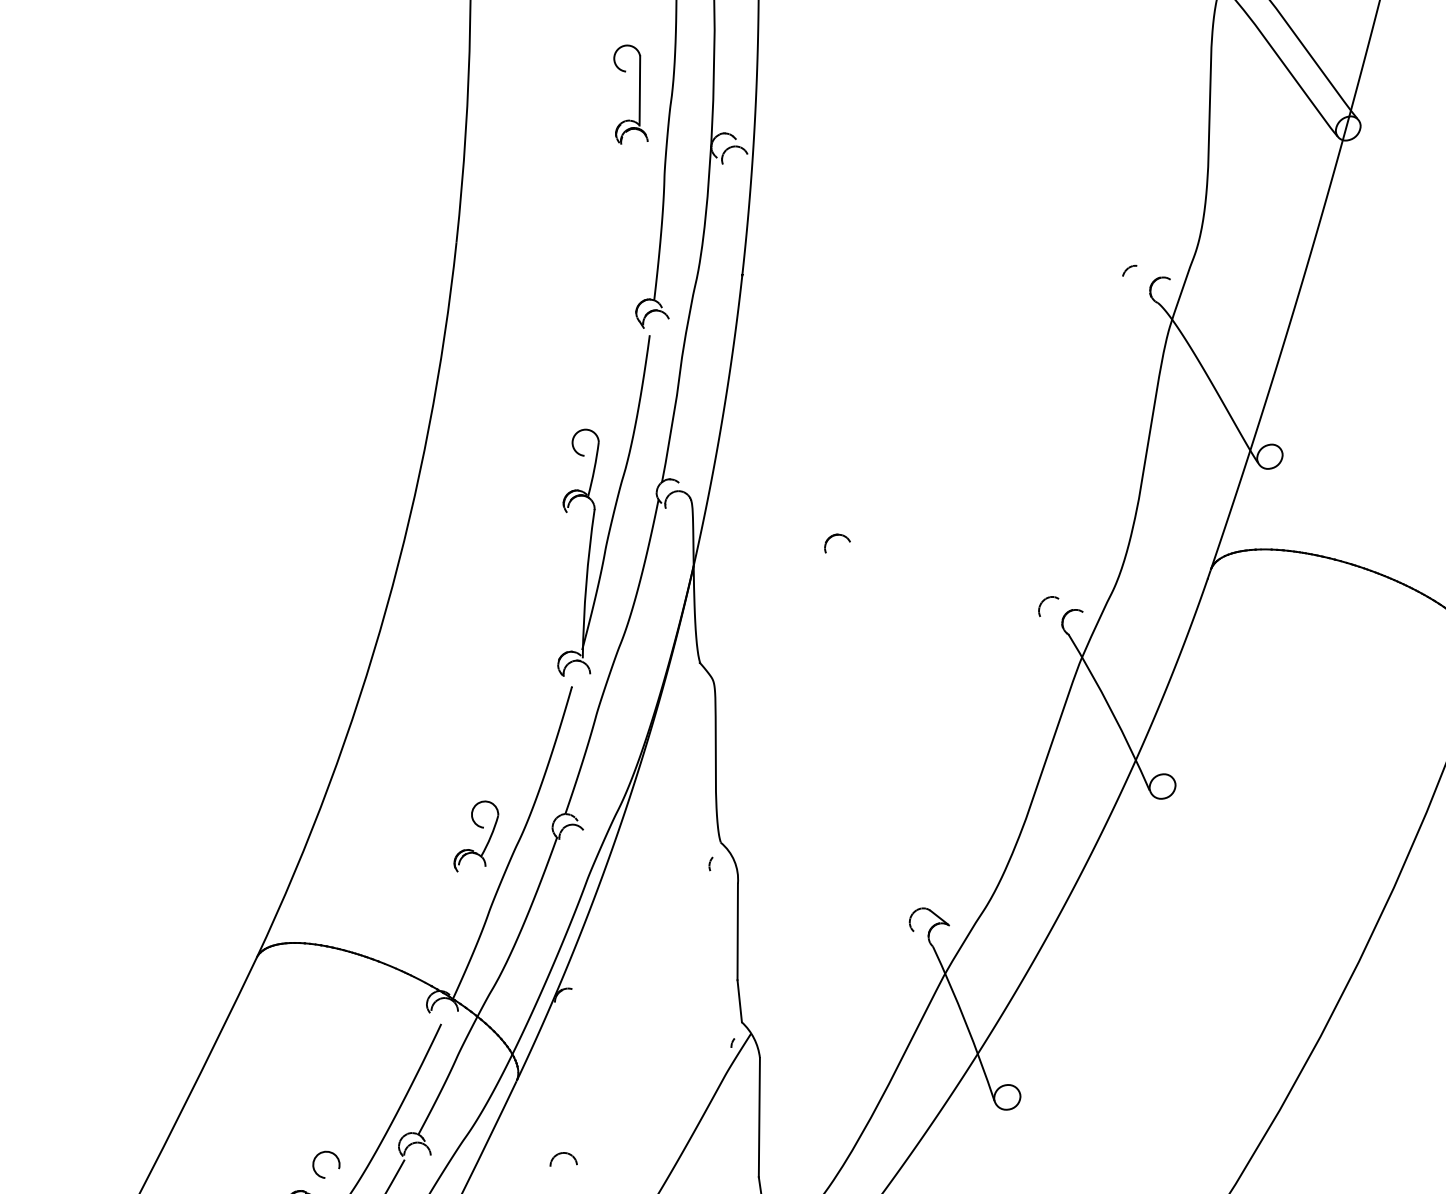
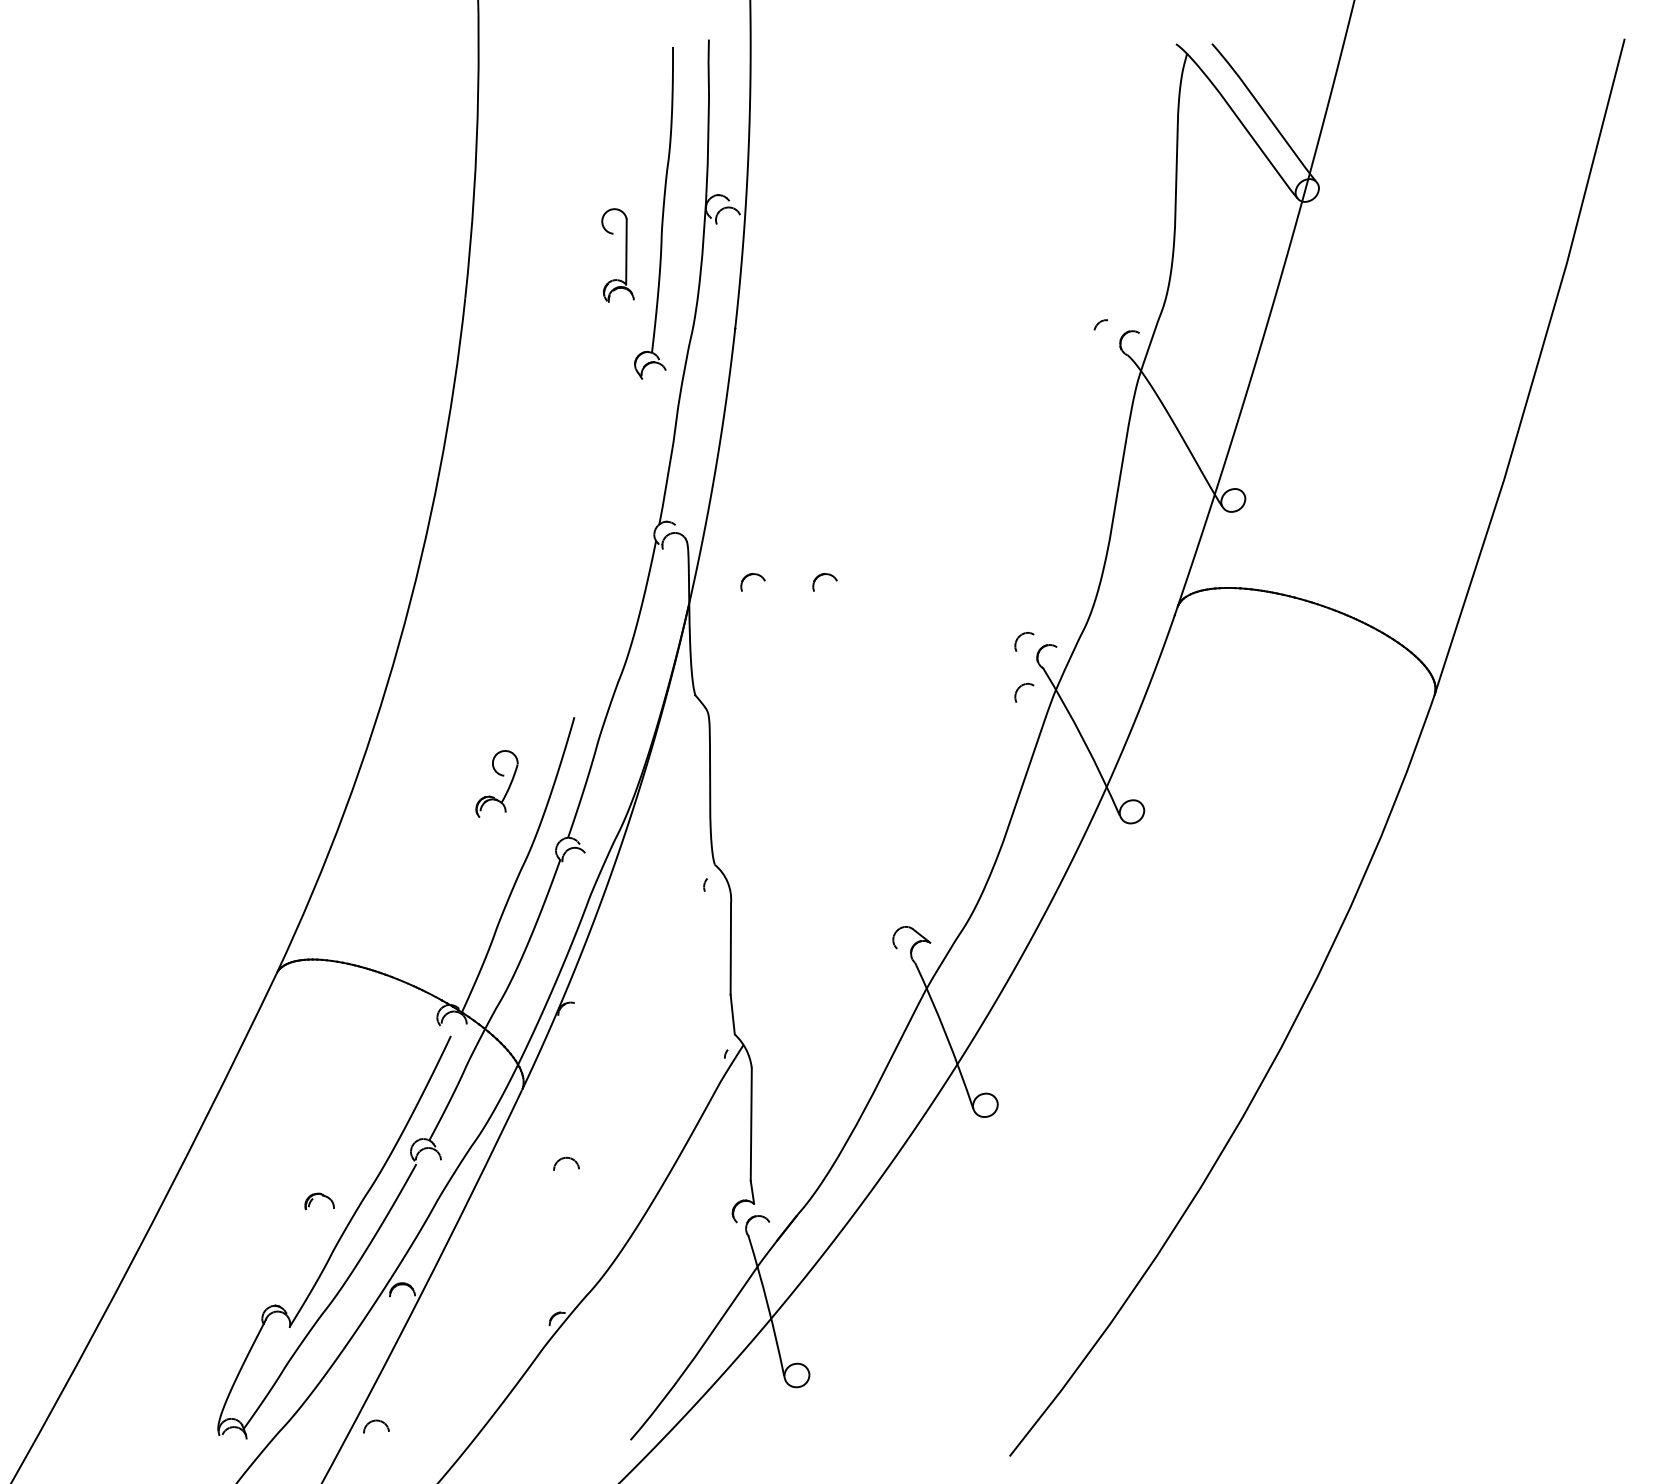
part: (638, 94) -> (625, 255), moved
part: (595, 505) -> (596, 546), removed
part: (760, 536) -> (752, 575), added
part: (1046, 653) -> (1022, 686), added
part: (478, 827) -> (499, 775), moved
arc: (322, 1153) -> (338, 1158), removed

